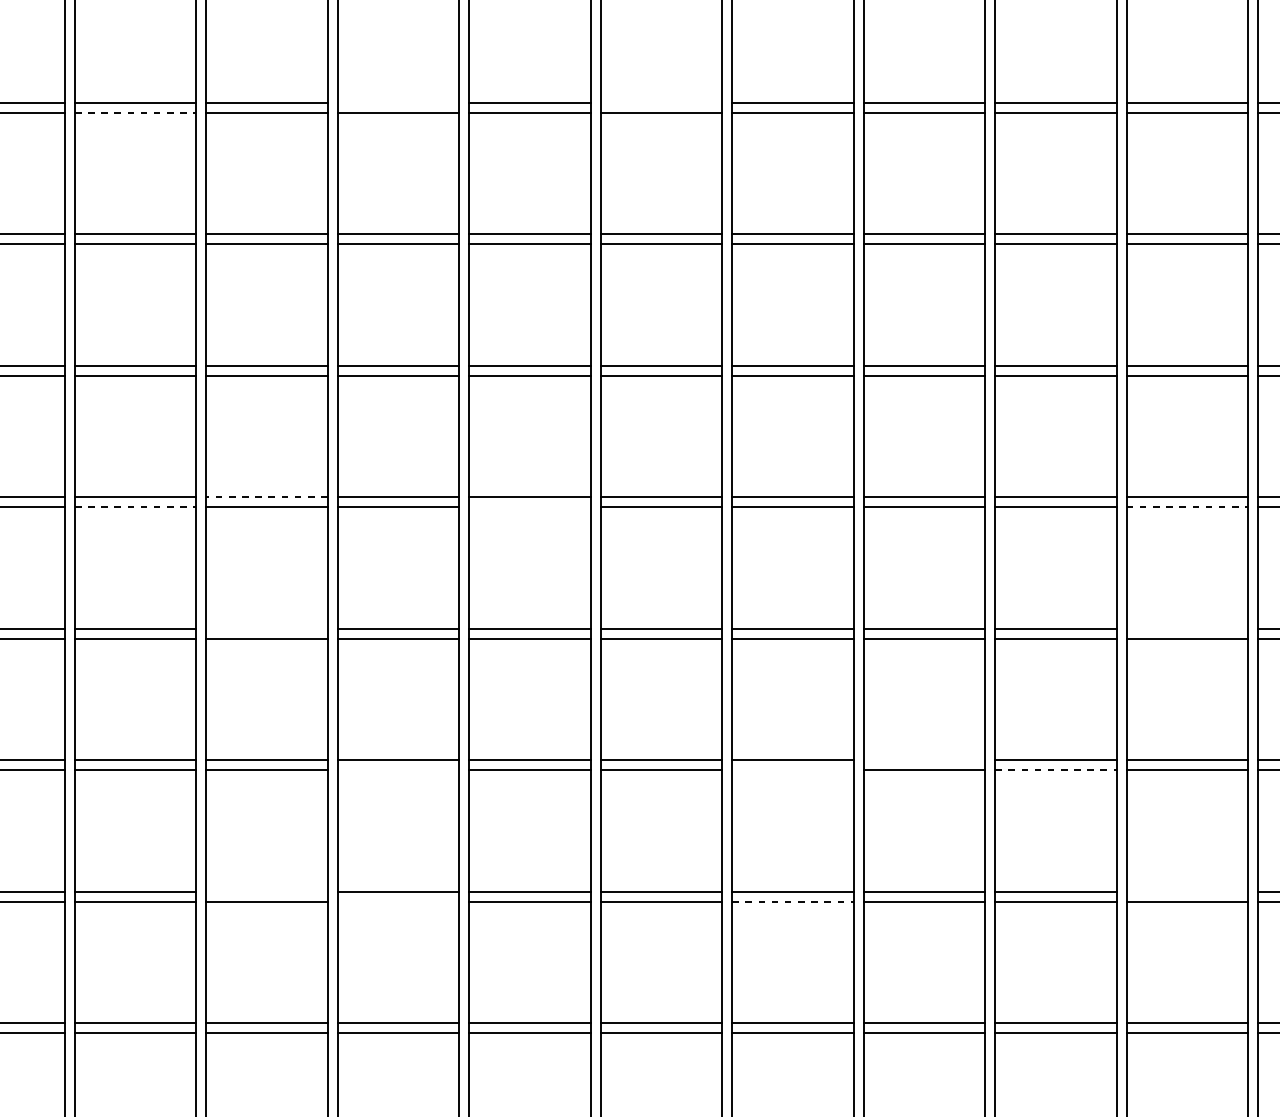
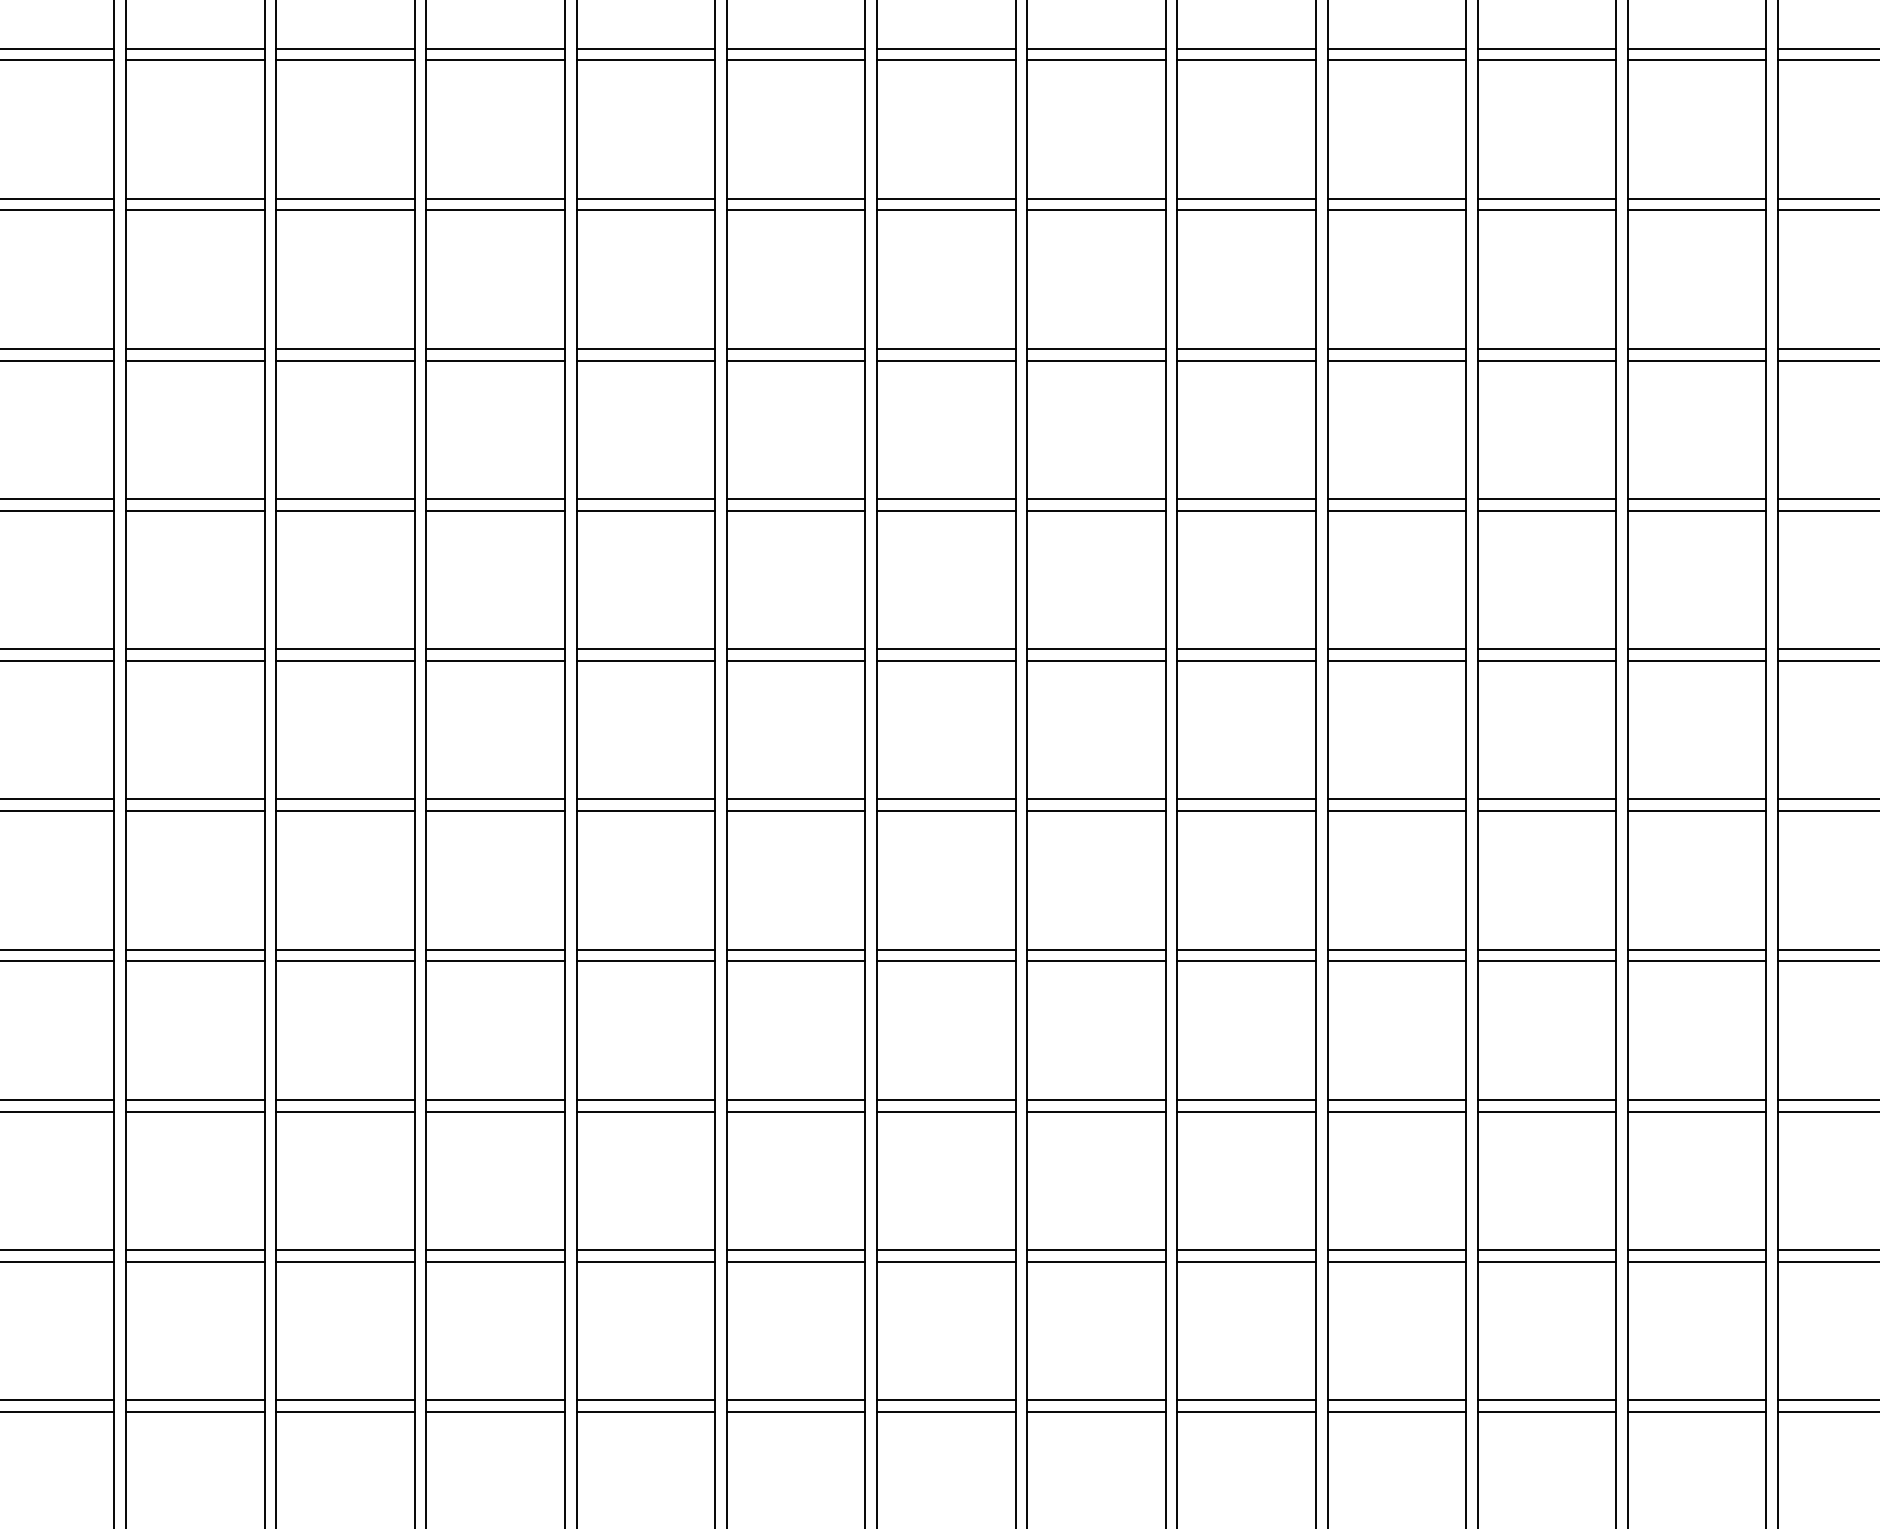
line: (398, 102) -> (795, 198), added
line: (661, 102) -> (1096, 198), added
line: (136, 113) -> (496, 210), dashed -> solid
line: (266, 497) -> (645, 649), dashed -> solid
line: (136, 507) -> (496, 661), dashed -> solid
line: (530, 507) -> (946, 661), added
line: (1187, 507) -> (1697, 661), dashed -> solid
line: (266, 628) -> (645, 799), added
line: (1186, 628) -> (1696, 799), added
line: (924, 759) -> (1396, 949), added
line: (398, 770) -> (795, 961), added
line: (792, 770) -> (1246, 961), added
line: (1056, 770) -> (1547, 961), dashed -> solid
line: (266, 891) -> (645, 1099), added
line: (1186, 891) -> (1696, 1099), added
line: (398, 901) -> (795, 1111), added
line: (793, 901) -> (1247, 1111), dashed -> solid

